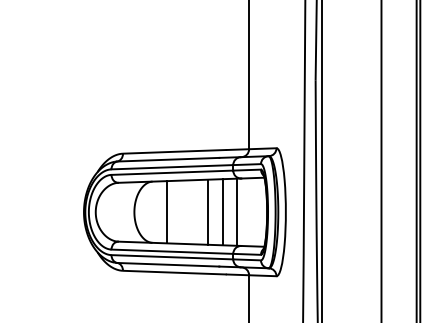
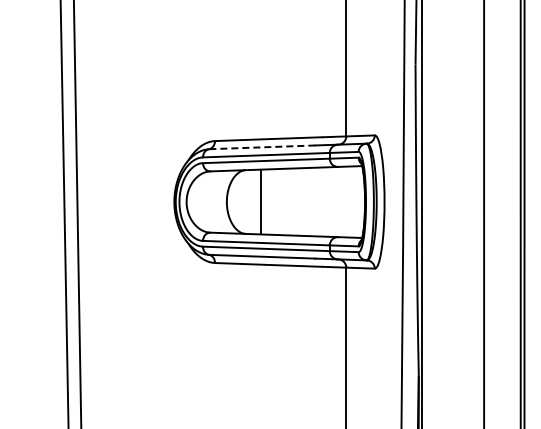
line: (167, 159) -> (261, 147), solid -> dashed
line: (208, 211) -> (303, 201), removed
line: (222, 211) -> (318, 201), removed
line: (237, 212) -> (334, 202), removed

